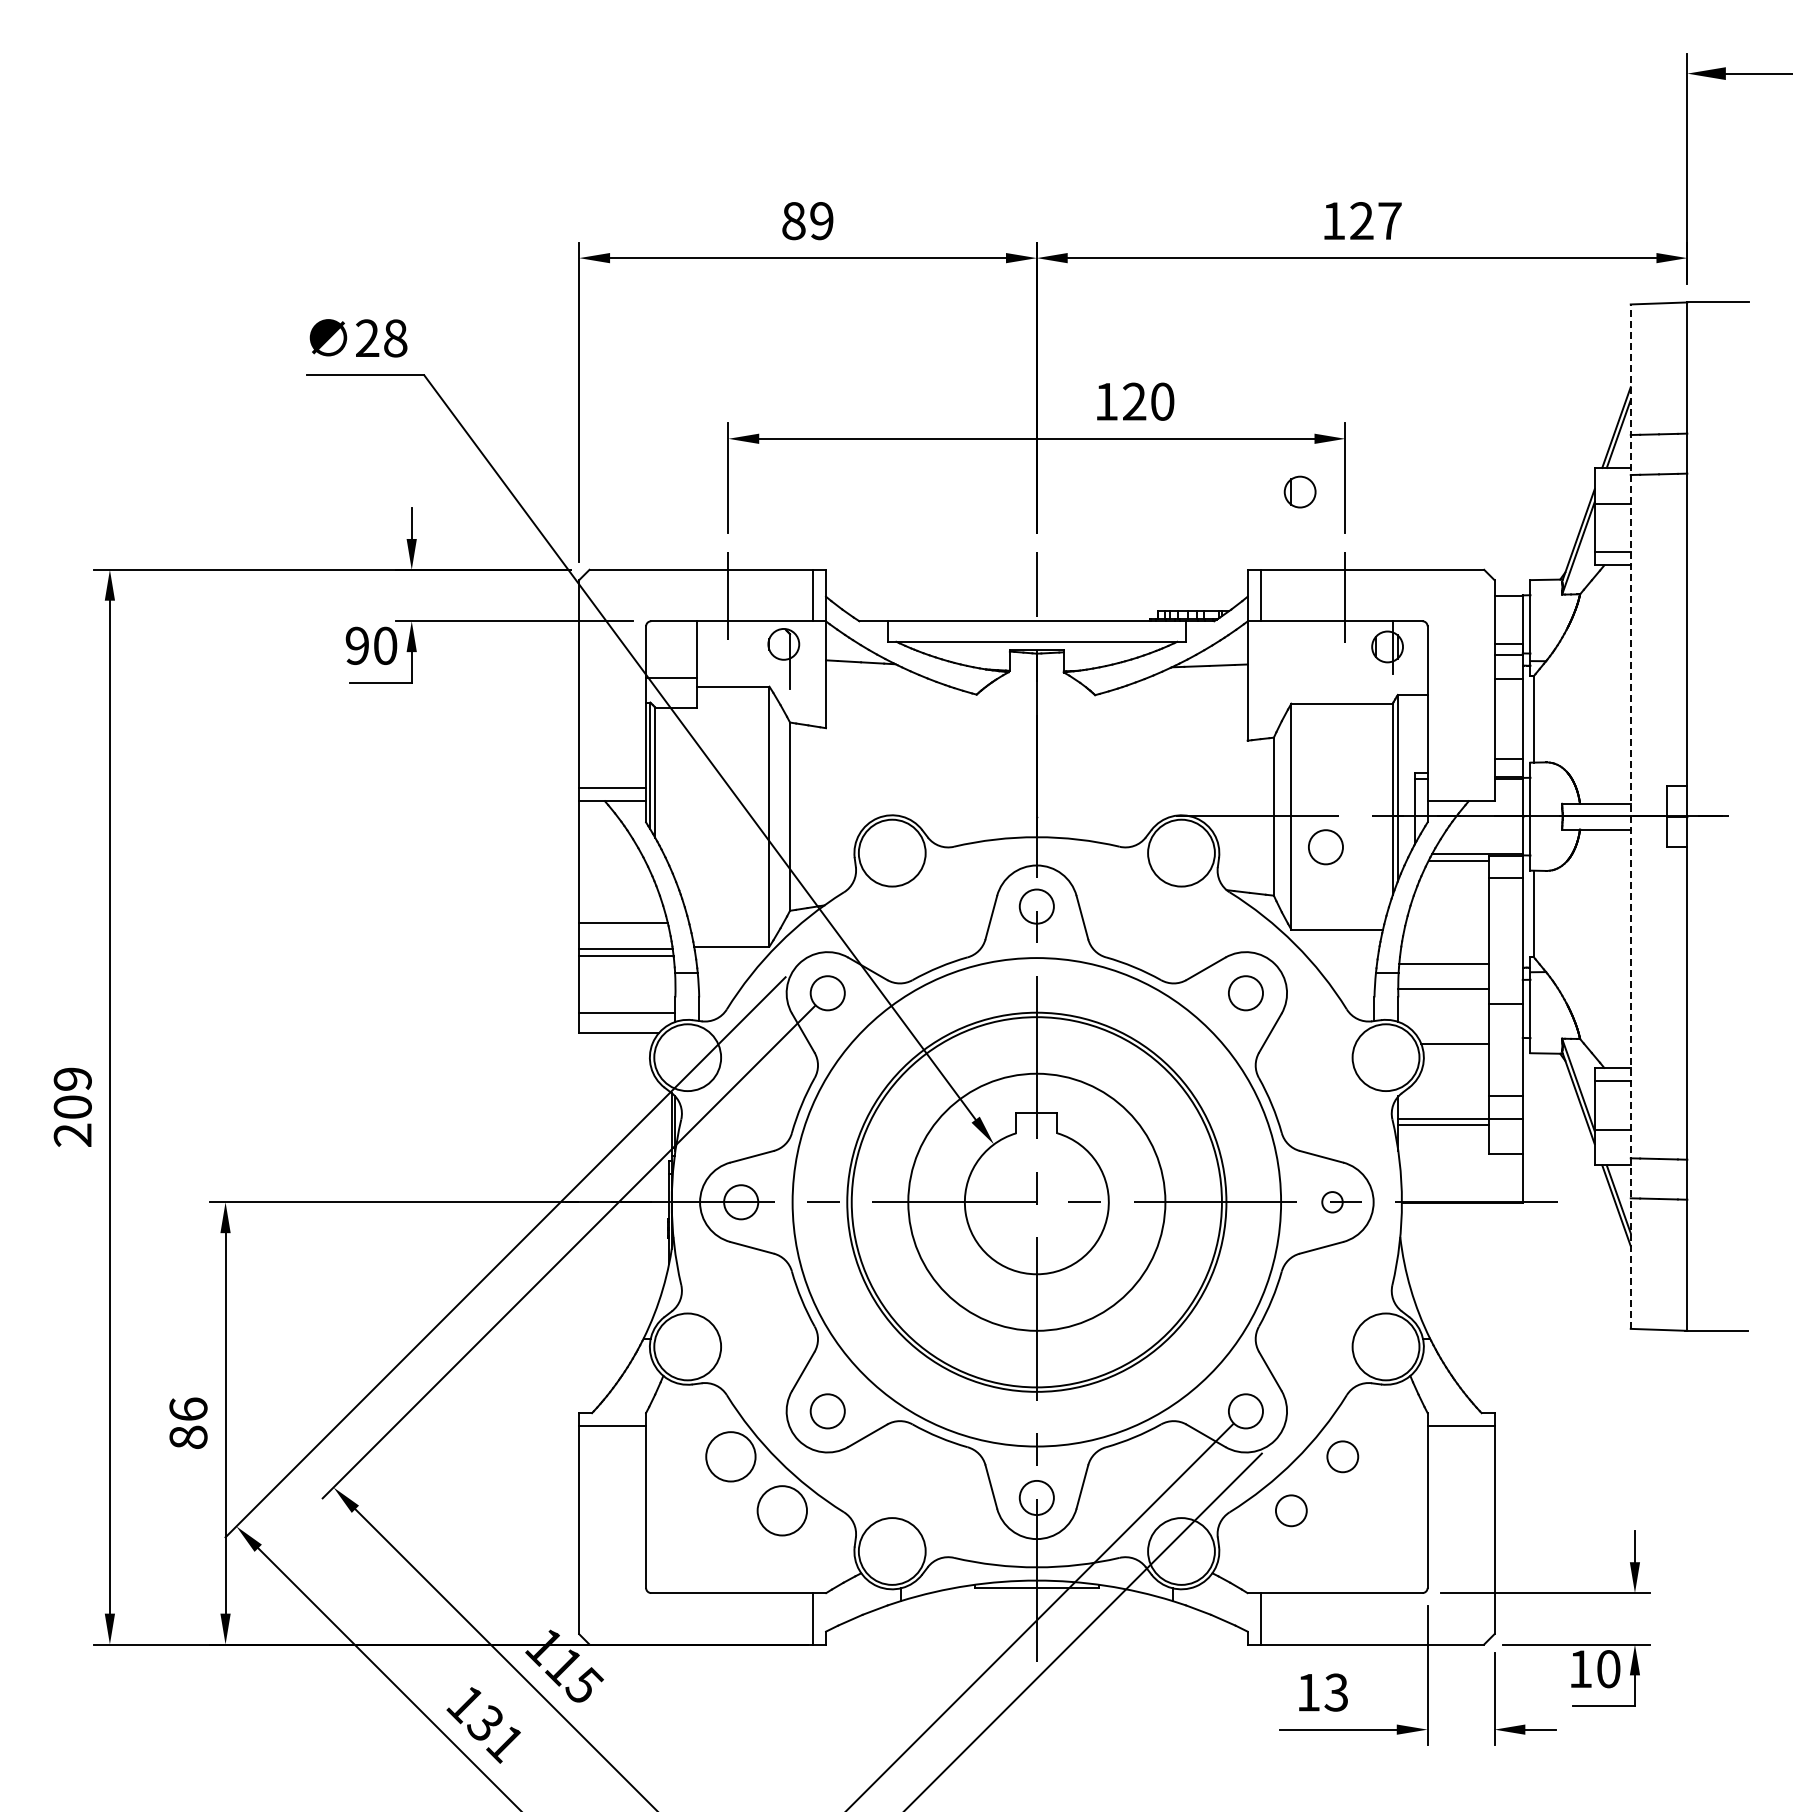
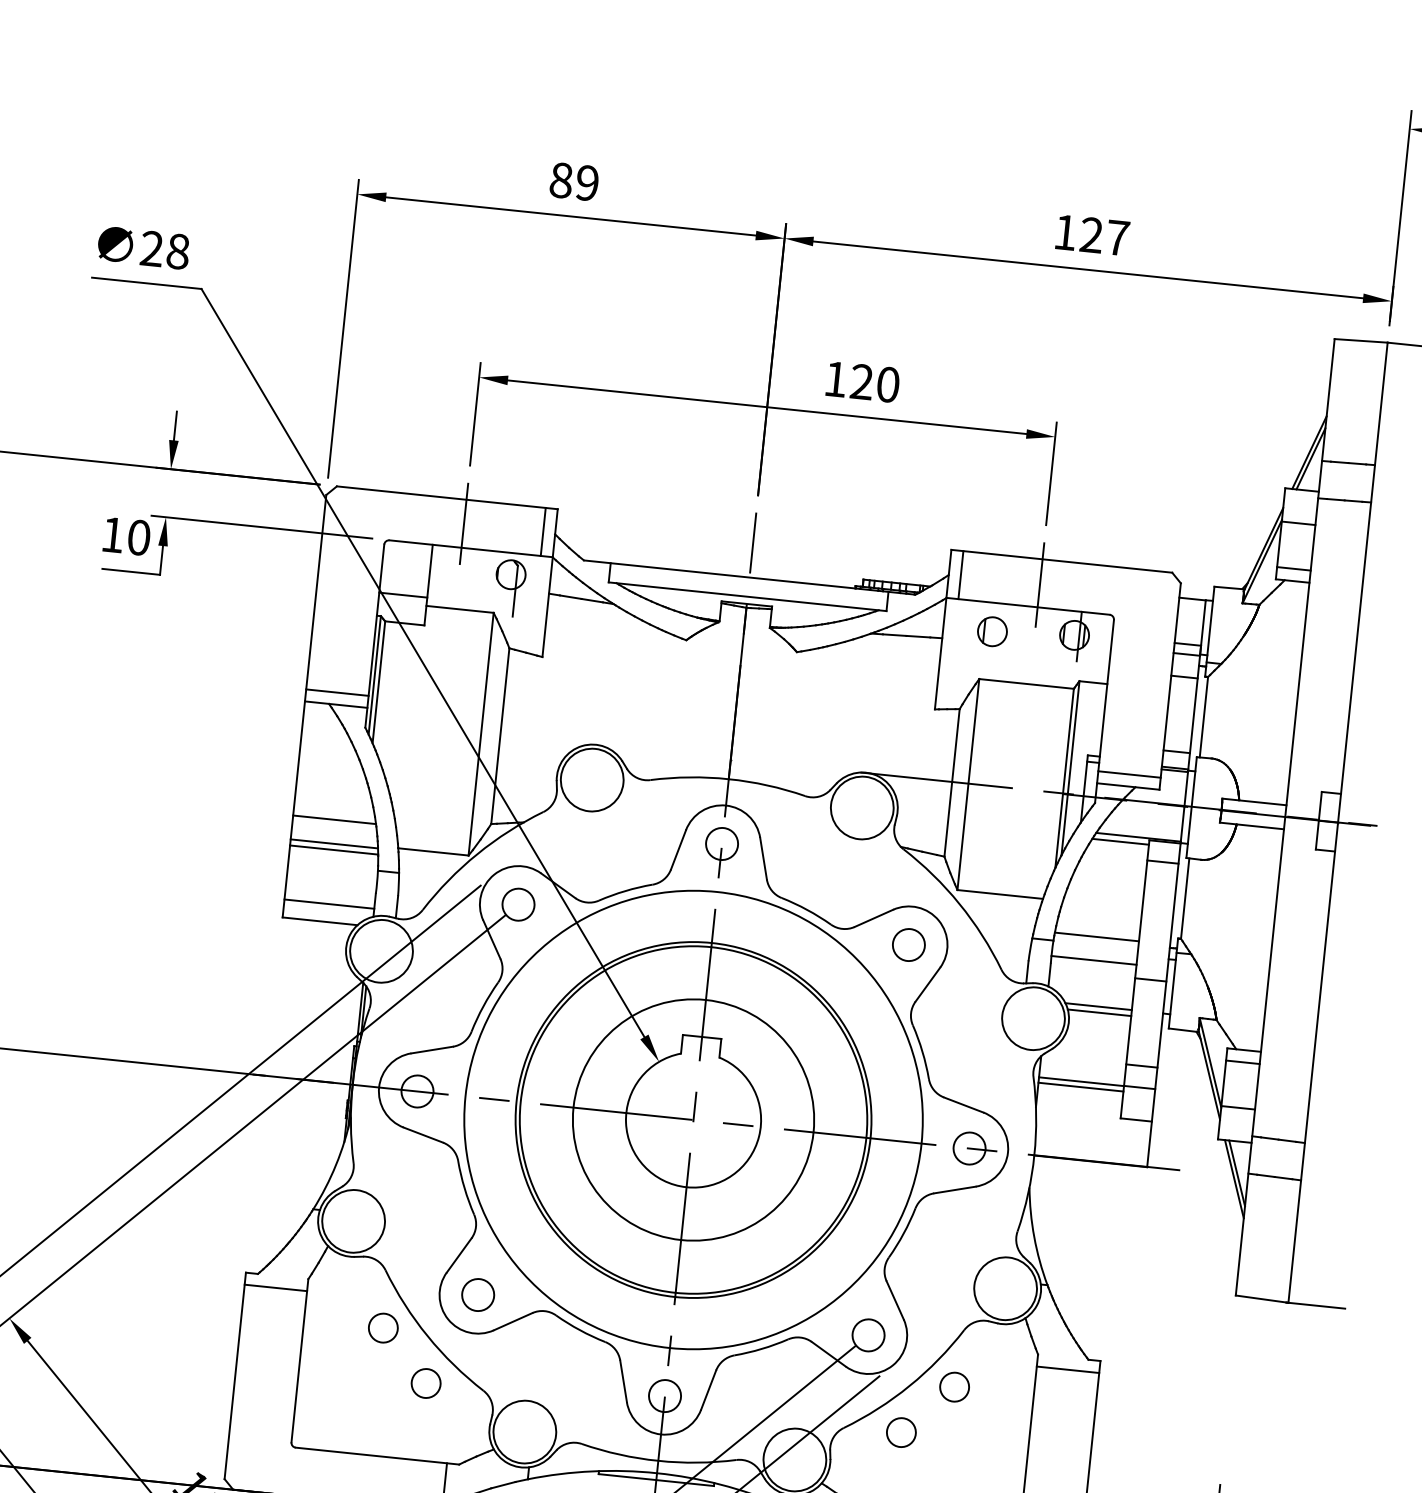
part: (1299, 491) -> (991, 631), moved
text: (356, 645) -> (112, 534), 90 -> 10
line: (1460, 788) -> (1129, 774), added
line: (1630, 816) -> (1285, 817), dashed -> solid
circle: (1325, 847) -> (997, 816), removed
line: (1453, 1037) -> (1098, 1006), added
circle: (1332, 1202) -> (969, 1148), size x1.67
circle: (730, 1456) -> (383, 1327), size x0.62
circle: (781, 1510) -> (425, 1383), size x0.62

